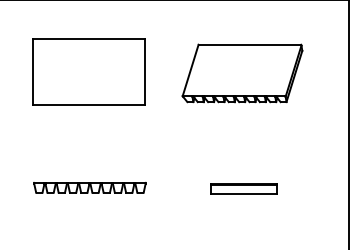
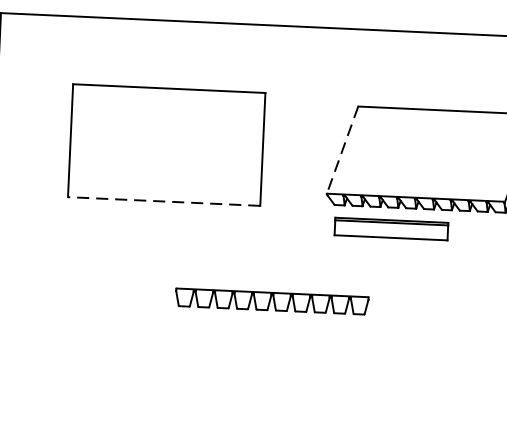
line: (190, 70) -> (342, 150), solid -> dashed
line: (88, 104) -> (163, 201), solid -> dashed
part: (89, 187) -> (271, 301), moved
part: (243, 188) -> (390, 228), moved

